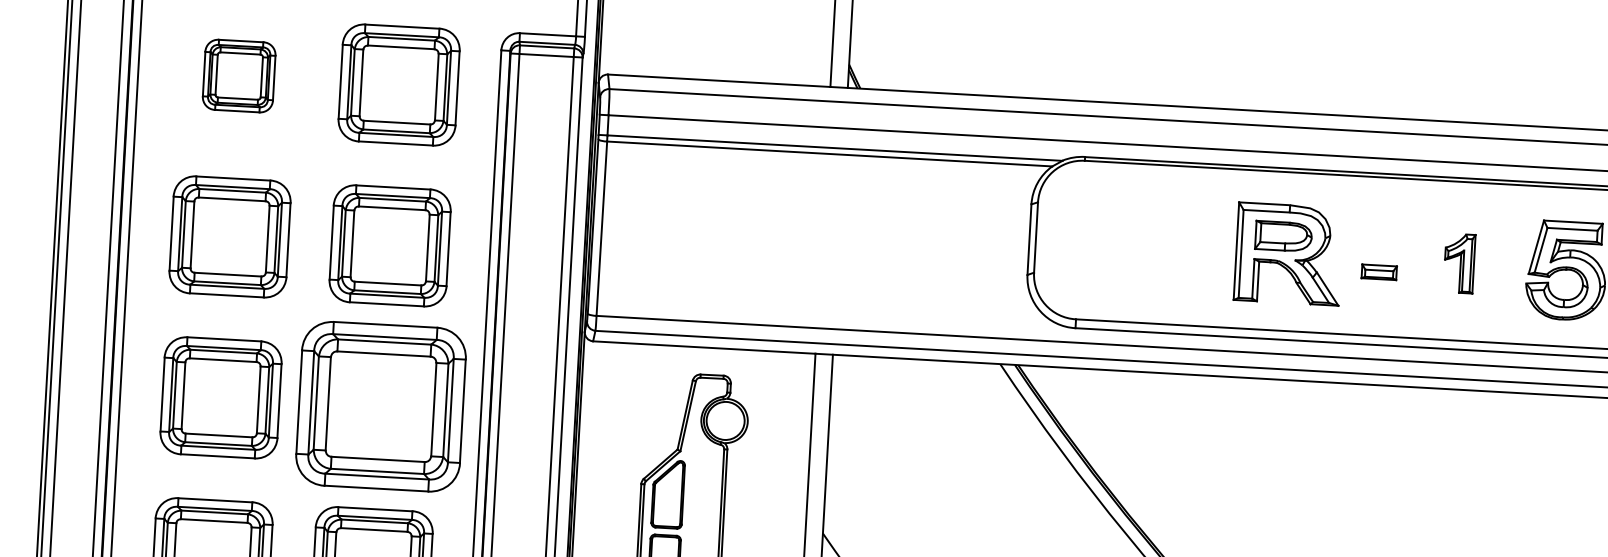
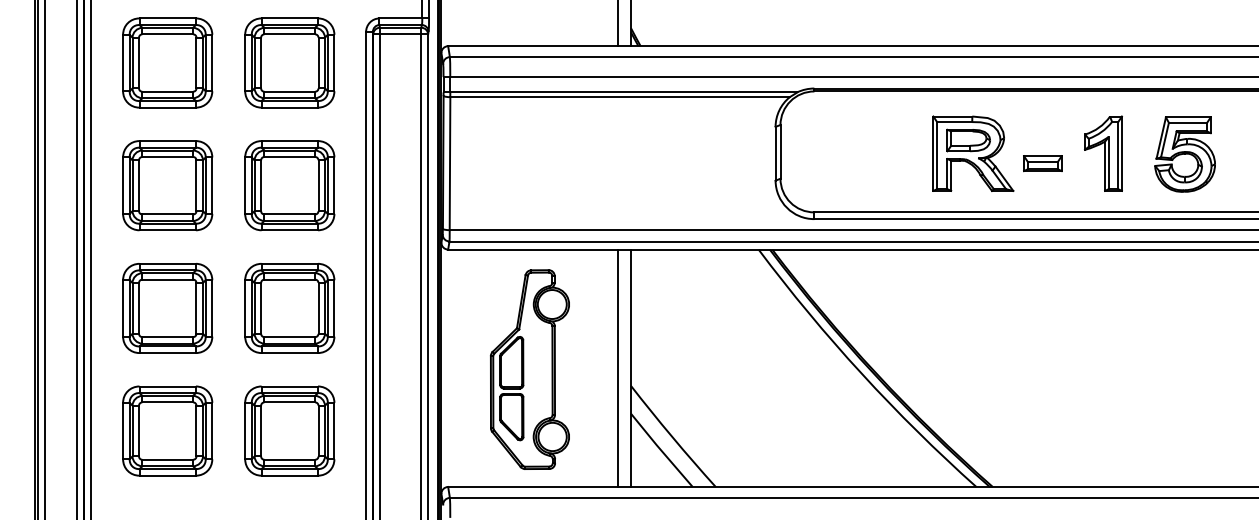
part: (238, 75) -> (167, 62), size x1.67
part: (1459, 263) -> (1103, 153), size x1.67
part: (1378, 271) -> (1042, 163), size x1.43
part: (380, 406) -> (289, 308), size x0.71

